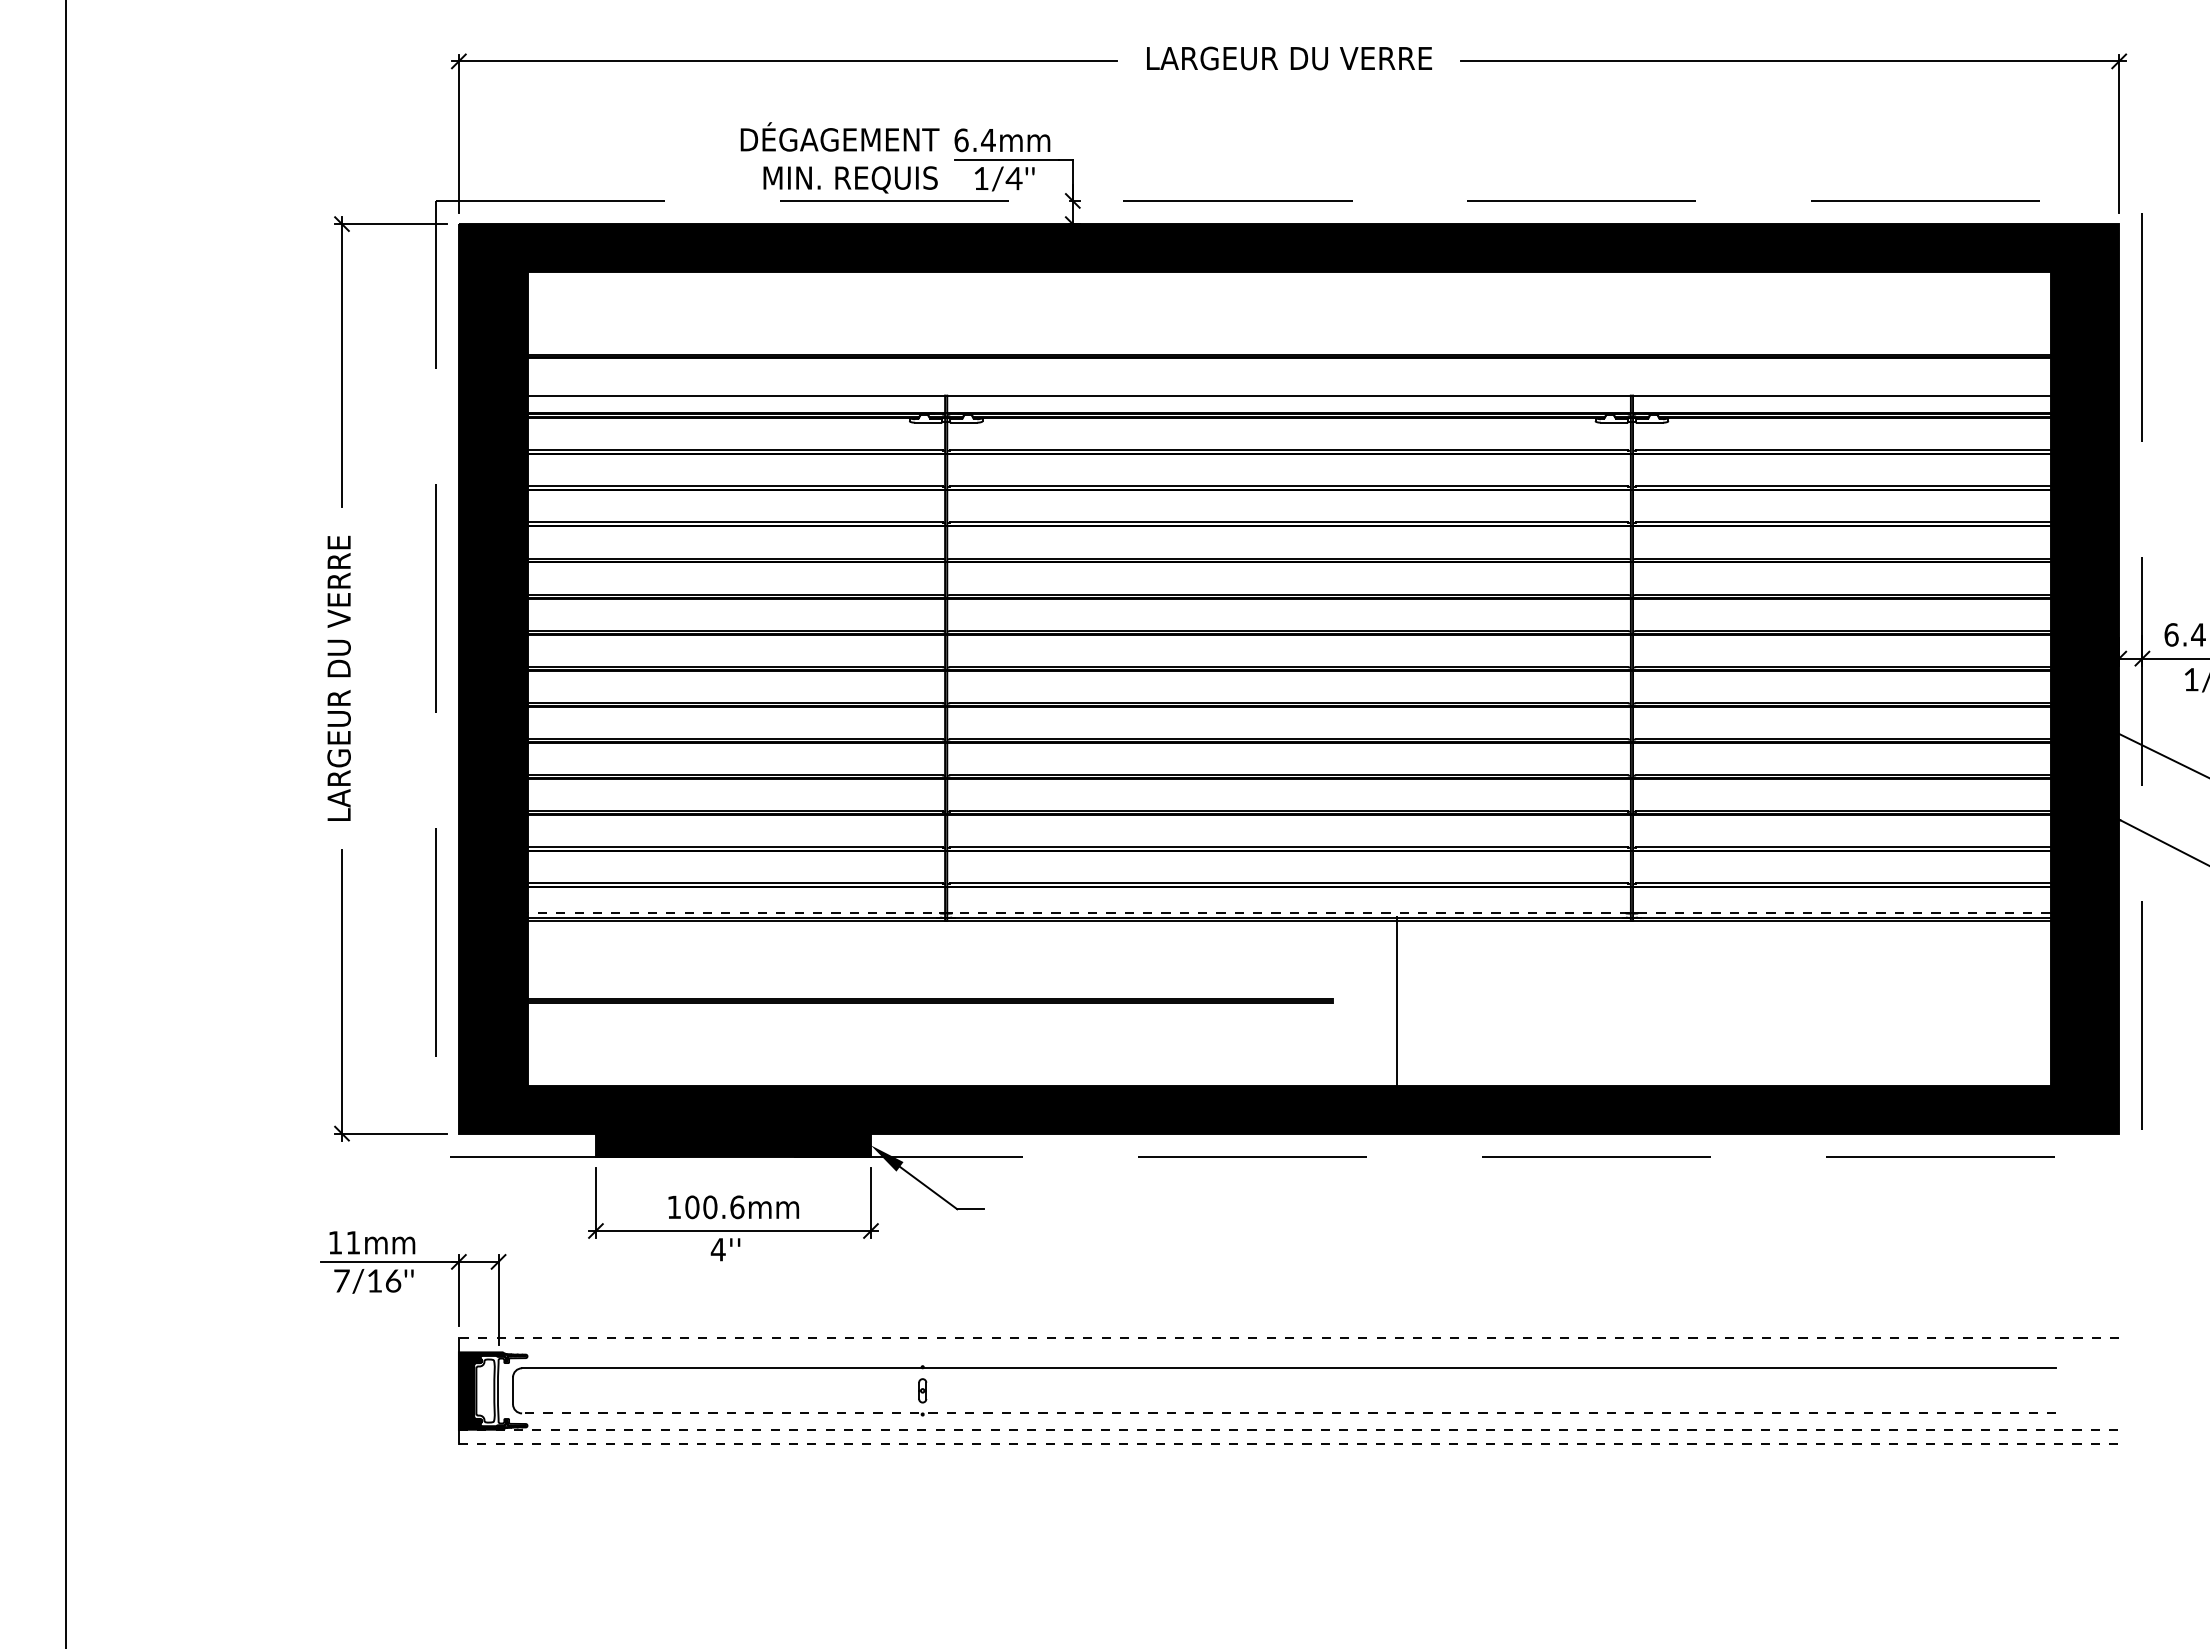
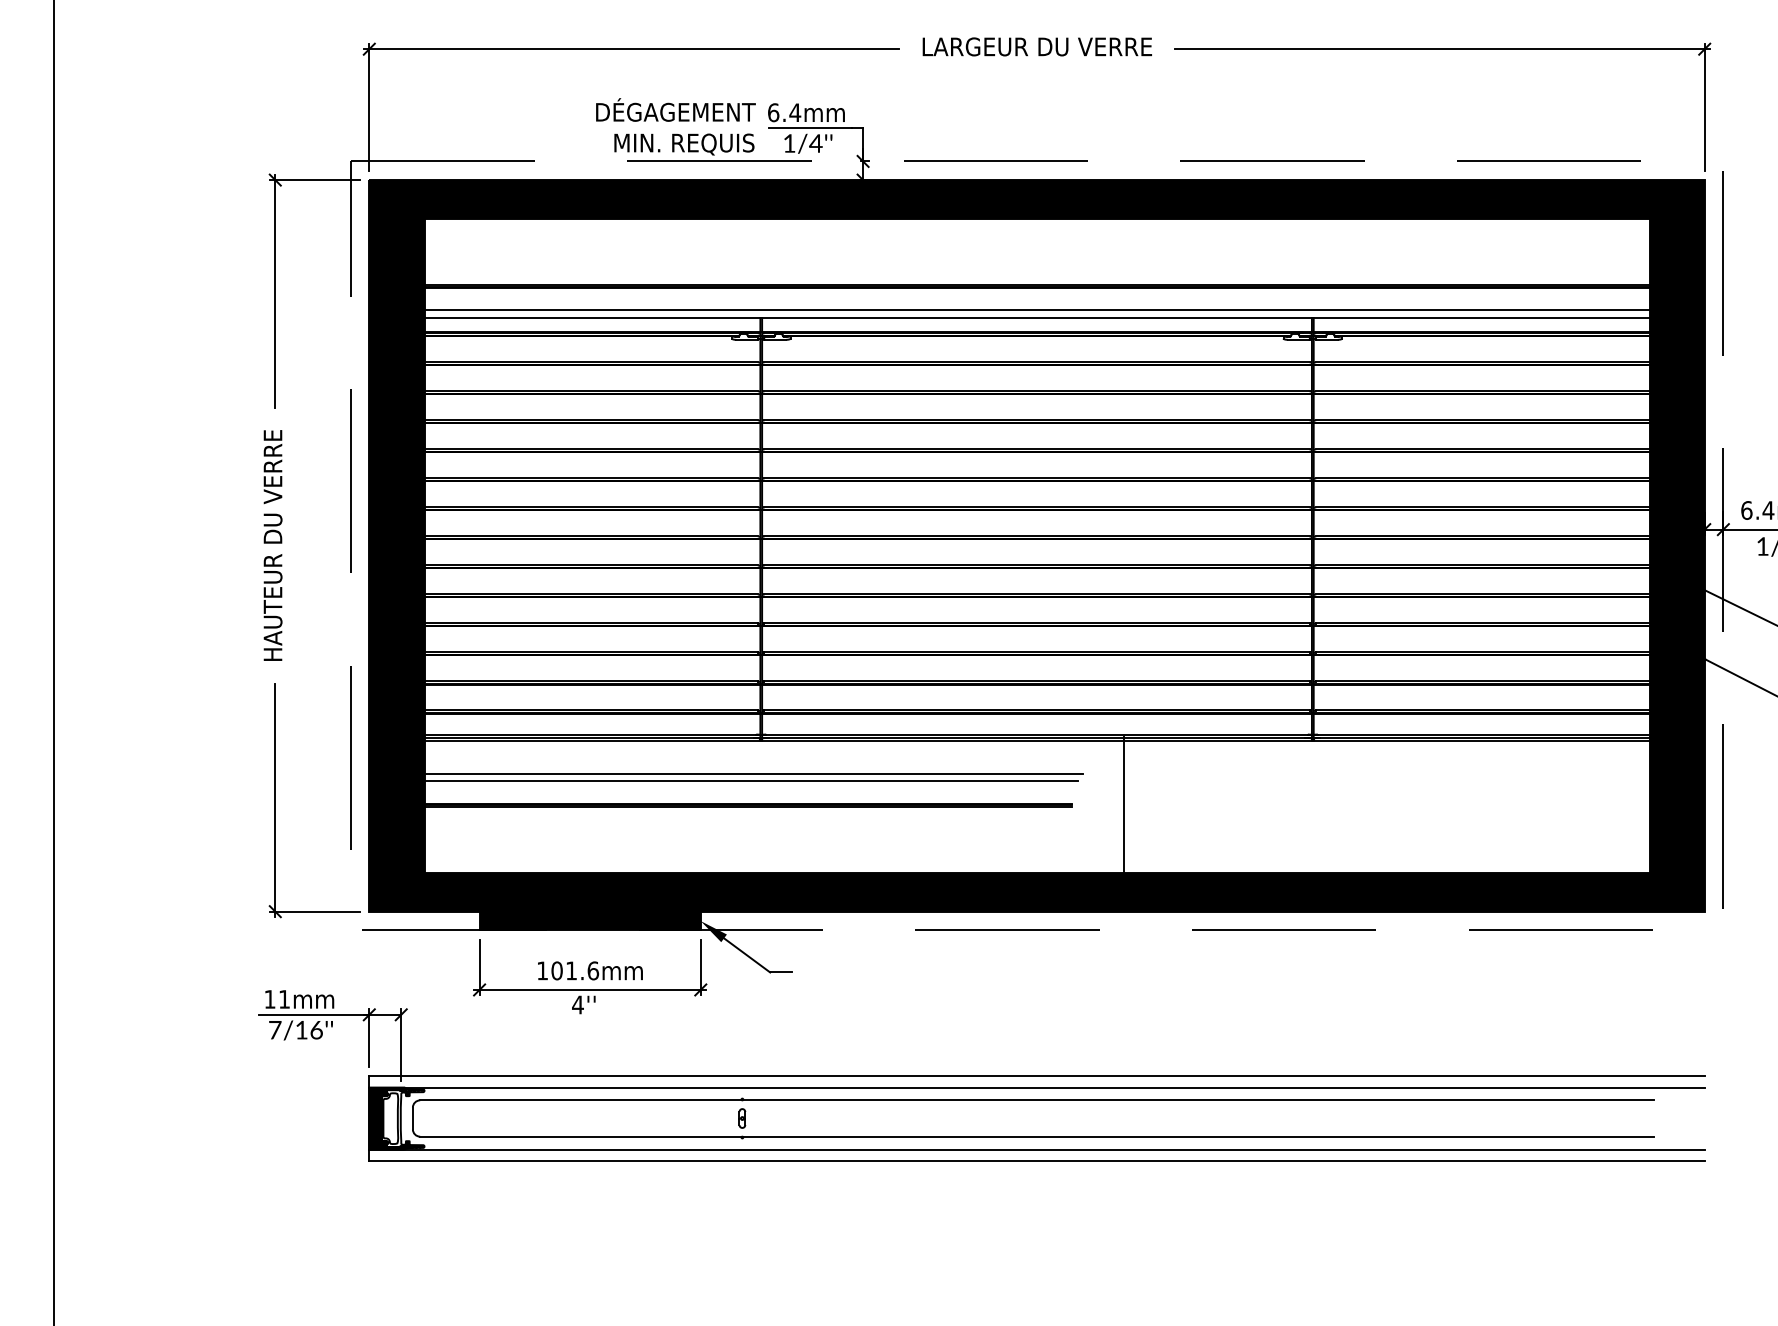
line: (1288, 386) -> (1036, 310), added
text: (338, 677) -> (272, 544), LARGEUR DU VERRE -> HAUTEUR DU VERRE
line: (1289, 913) -> (1037, 734), dashed -> solid
line: (936, 962) -> (753, 773), added
line: (933, 971) -> (751, 781), added
text: (710, 1207) -> (571, 971), 100.6mm -> 101.6mm
line: (1288, 1337) -> (1036, 1075), dashed -> solid
line: (1288, 1352) -> (1036, 1087), added
line: (1289, 1413) -> (1037, 1136), dashed -> solid
line: (1289, 1429) -> (1037, 1149), dashed -> solid
line: (1289, 1444) -> (1037, 1161), dashed -> solid

